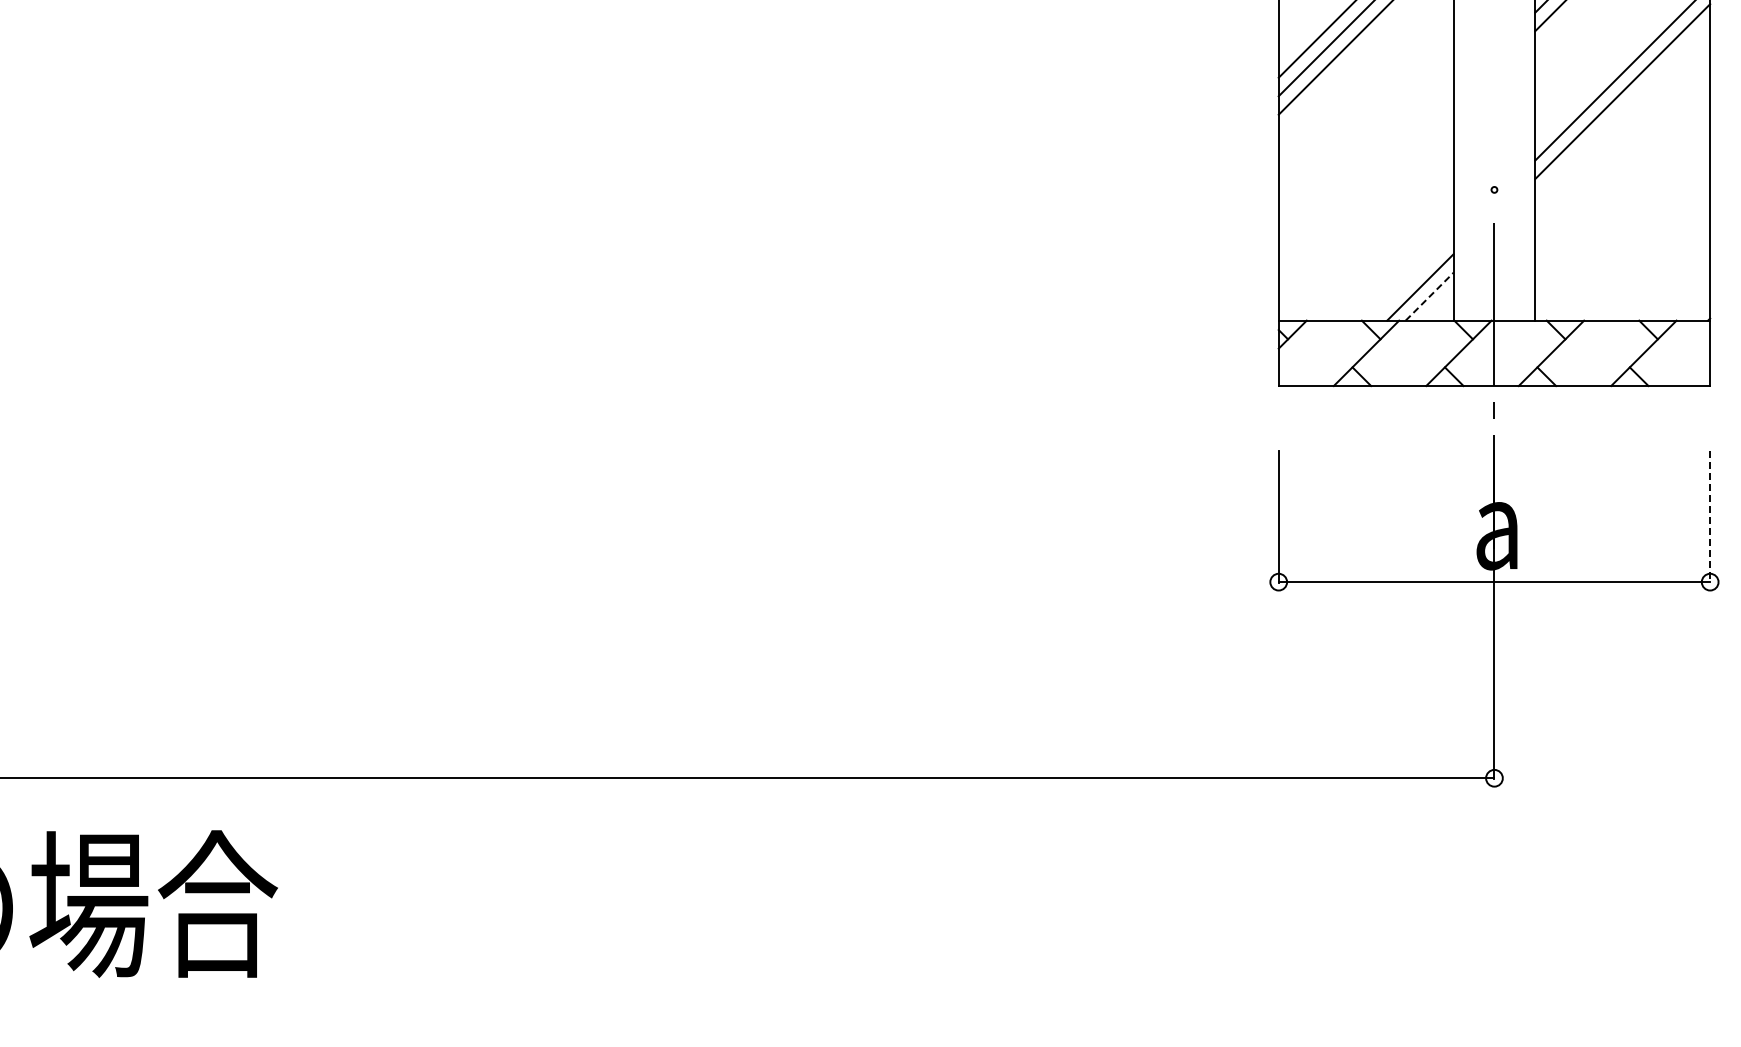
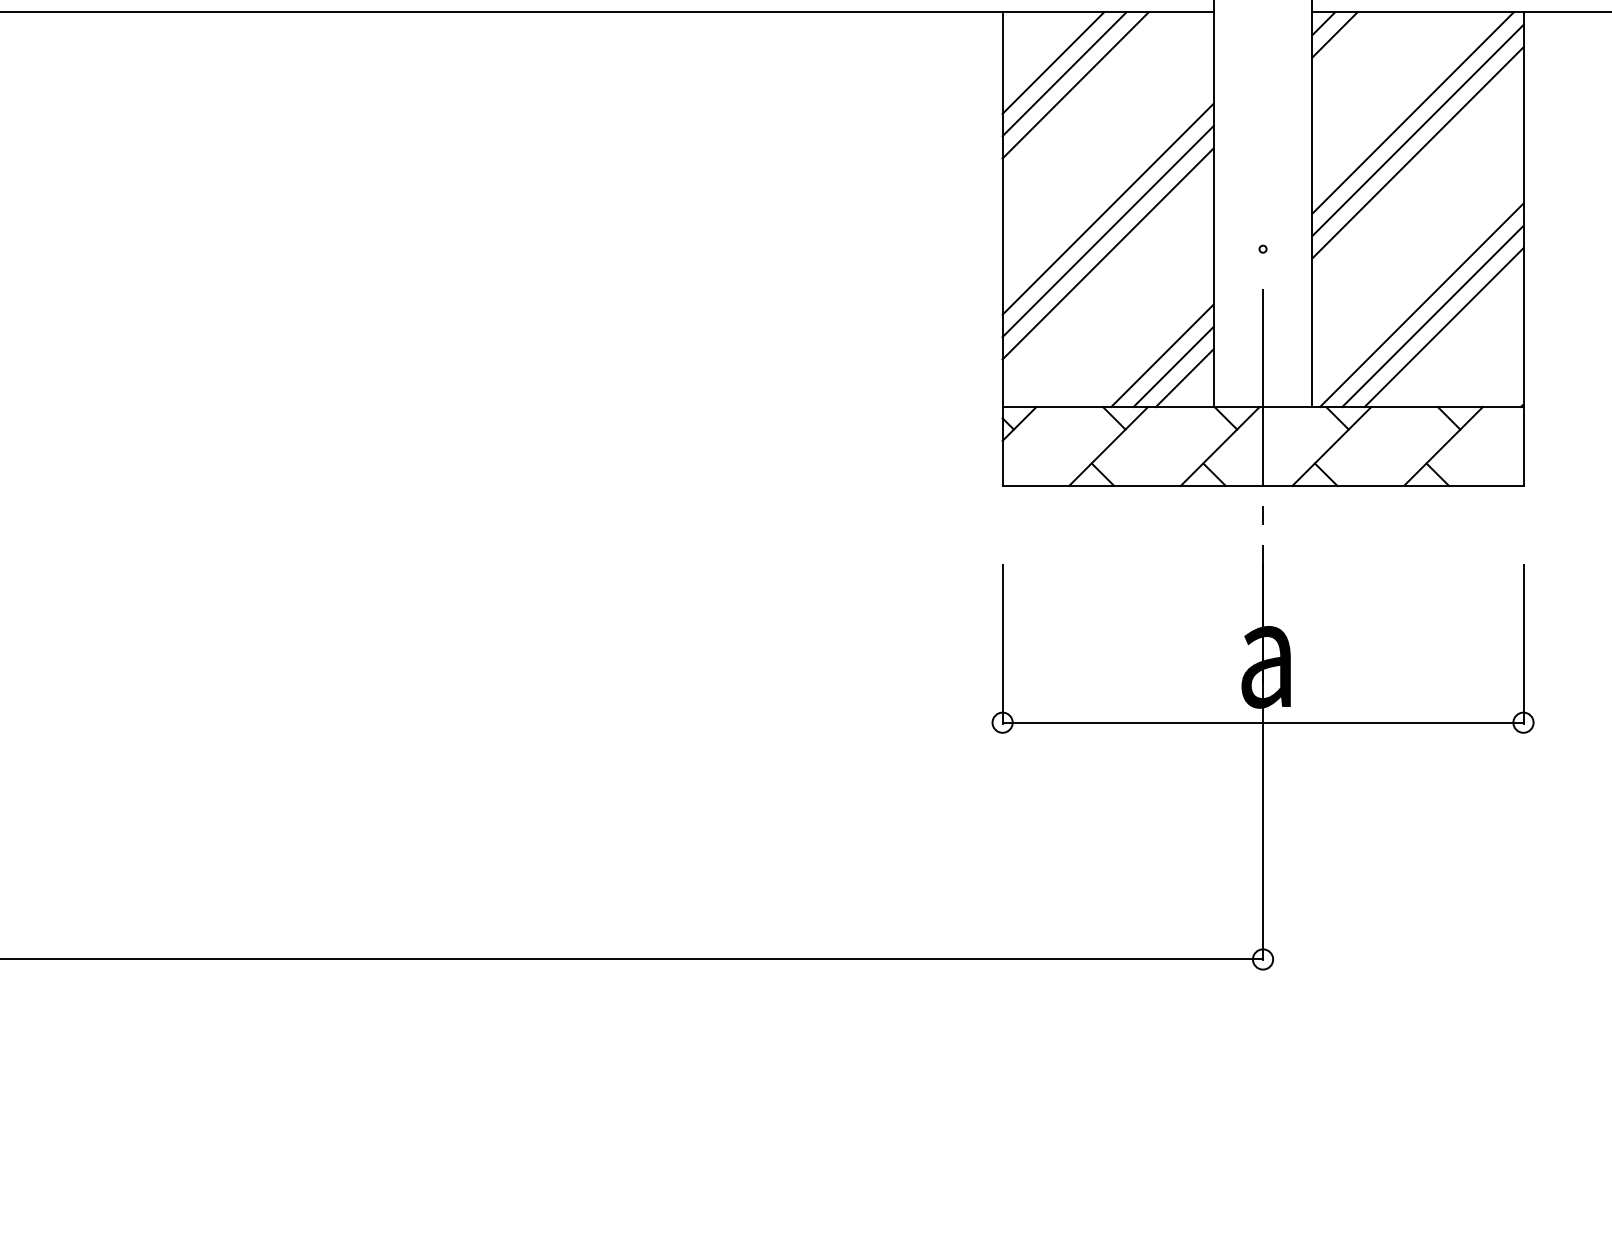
line: (1622, 109) -> (1417, 152), added
line: (1365, 156) -> (1107, 208), added
line: (1365, 174) -> (1107, 230), added
line: (1365, 193) -> (1107, 253), added
line: (1625, 236) -> (1421, 305), added
line: (1635, 245) -> (1433, 316), added
line: (1644, 254) -> (1444, 327), added
line: (1410, 277) -> (1161, 354), added
line: (1429, 296) -> (1184, 377), dashed -> solid
line: (1710, 517) -> (1523, 644), dashed -> solid

